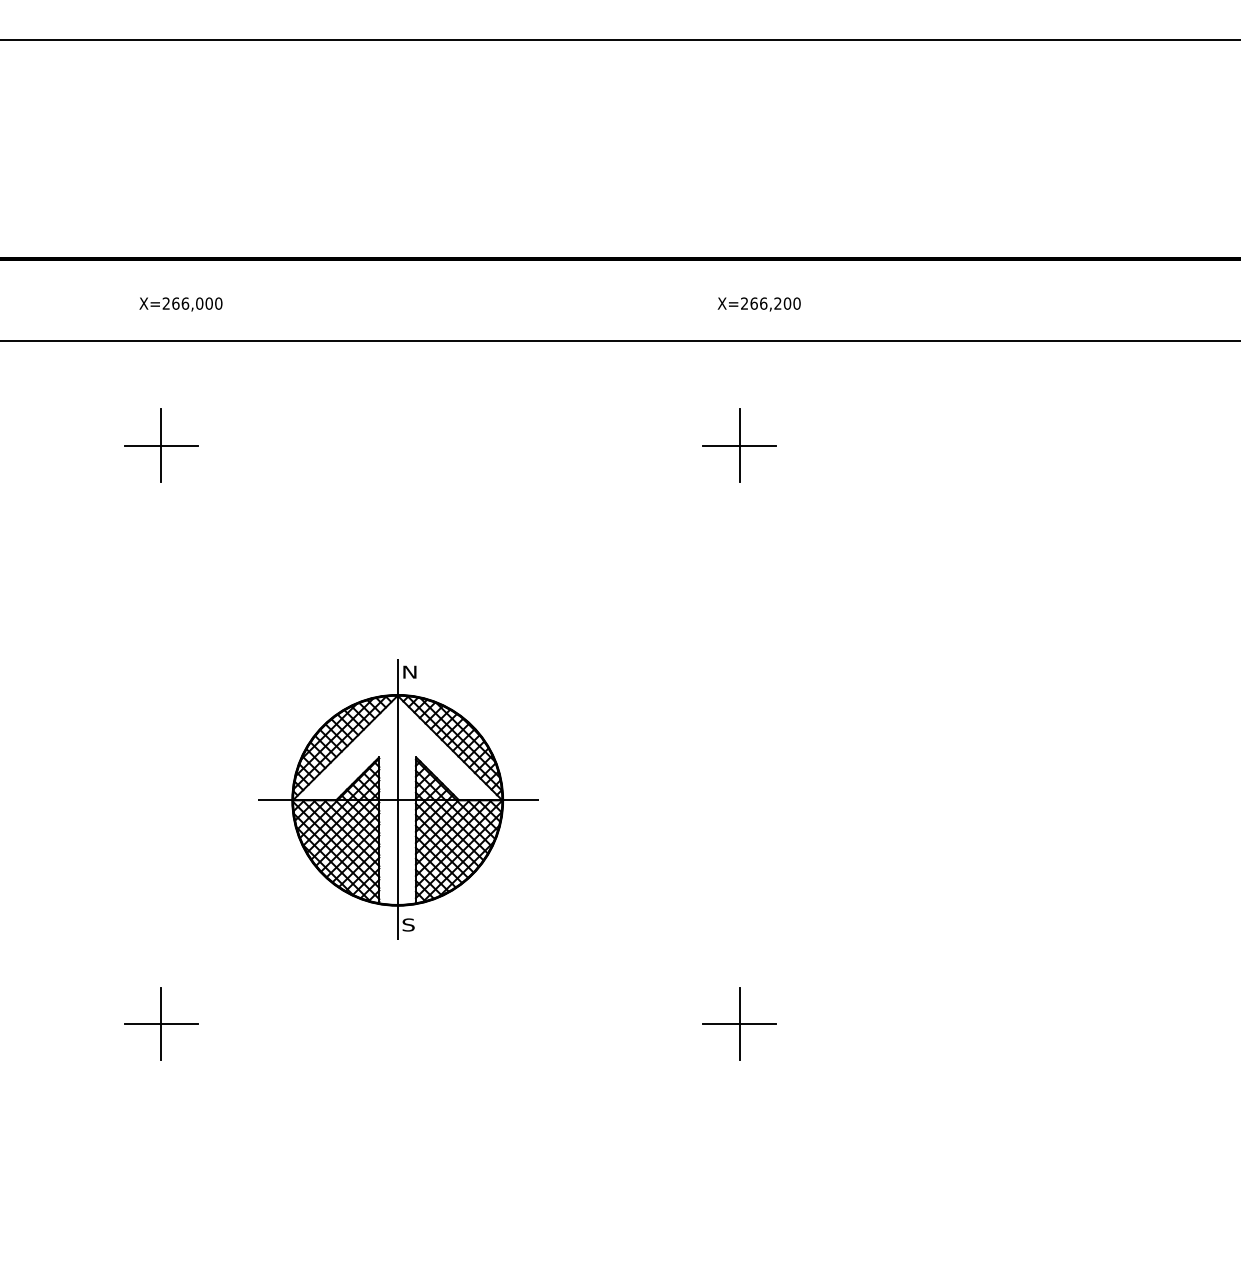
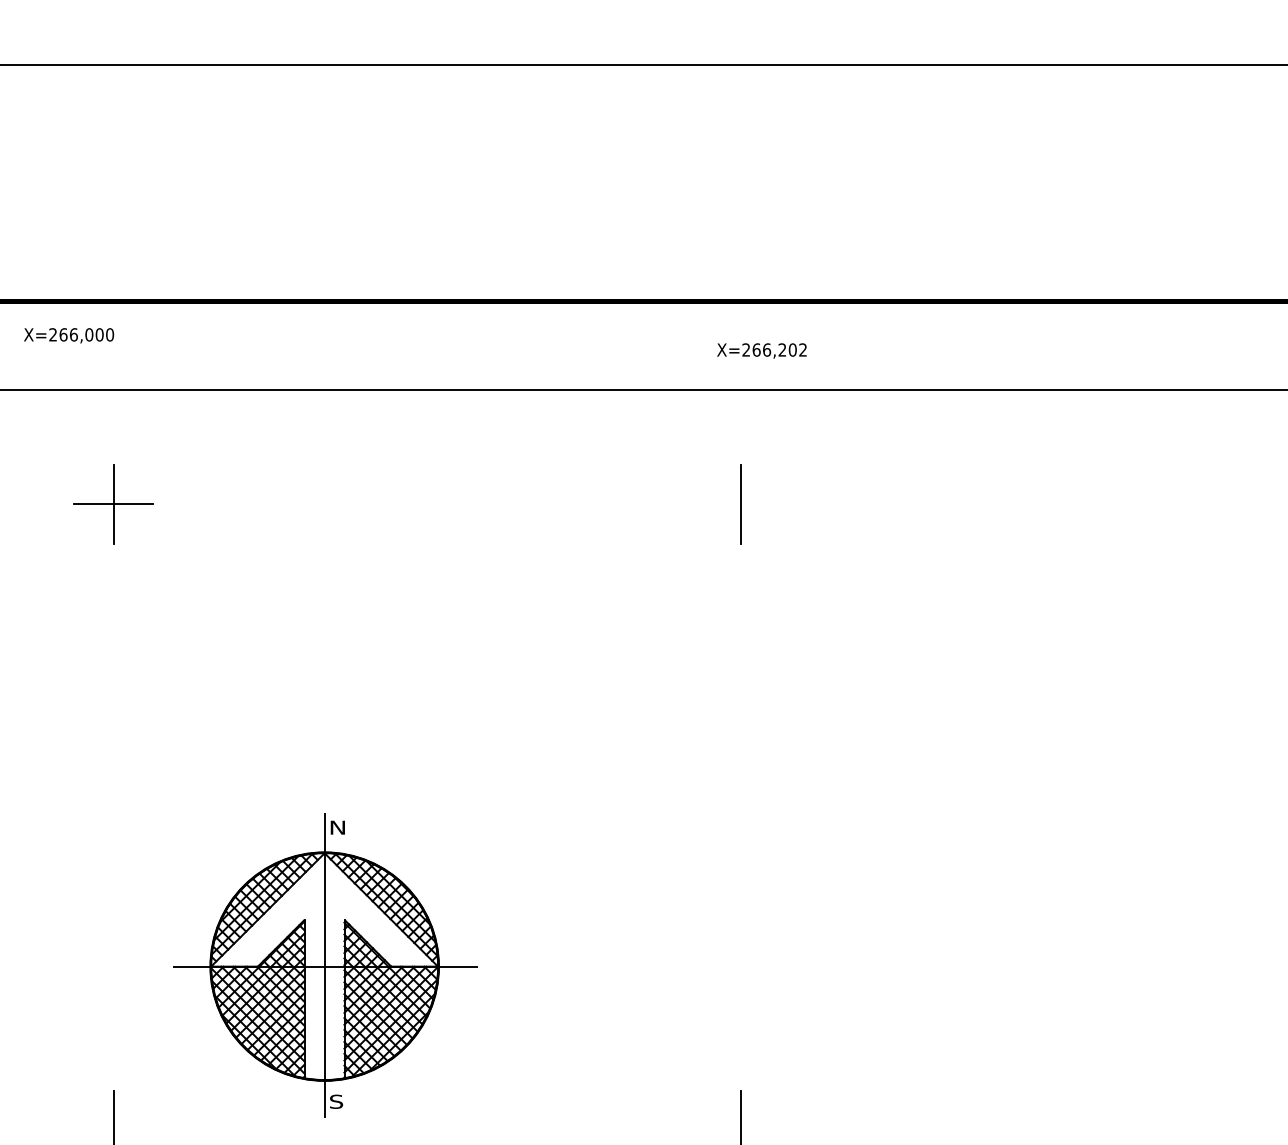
text: (796, 303) -> (802, 349), X=266,200 -> X=266,202
text: (180, 304) -> (68, 335), moved
line: (739, 445) -> (740, 503), removed
part: (398, 799) -> (325, 965), moved
line: (160, 1023) -> (113, 1130), removed
line: (739, 1023) -> (740, 1130), removed

